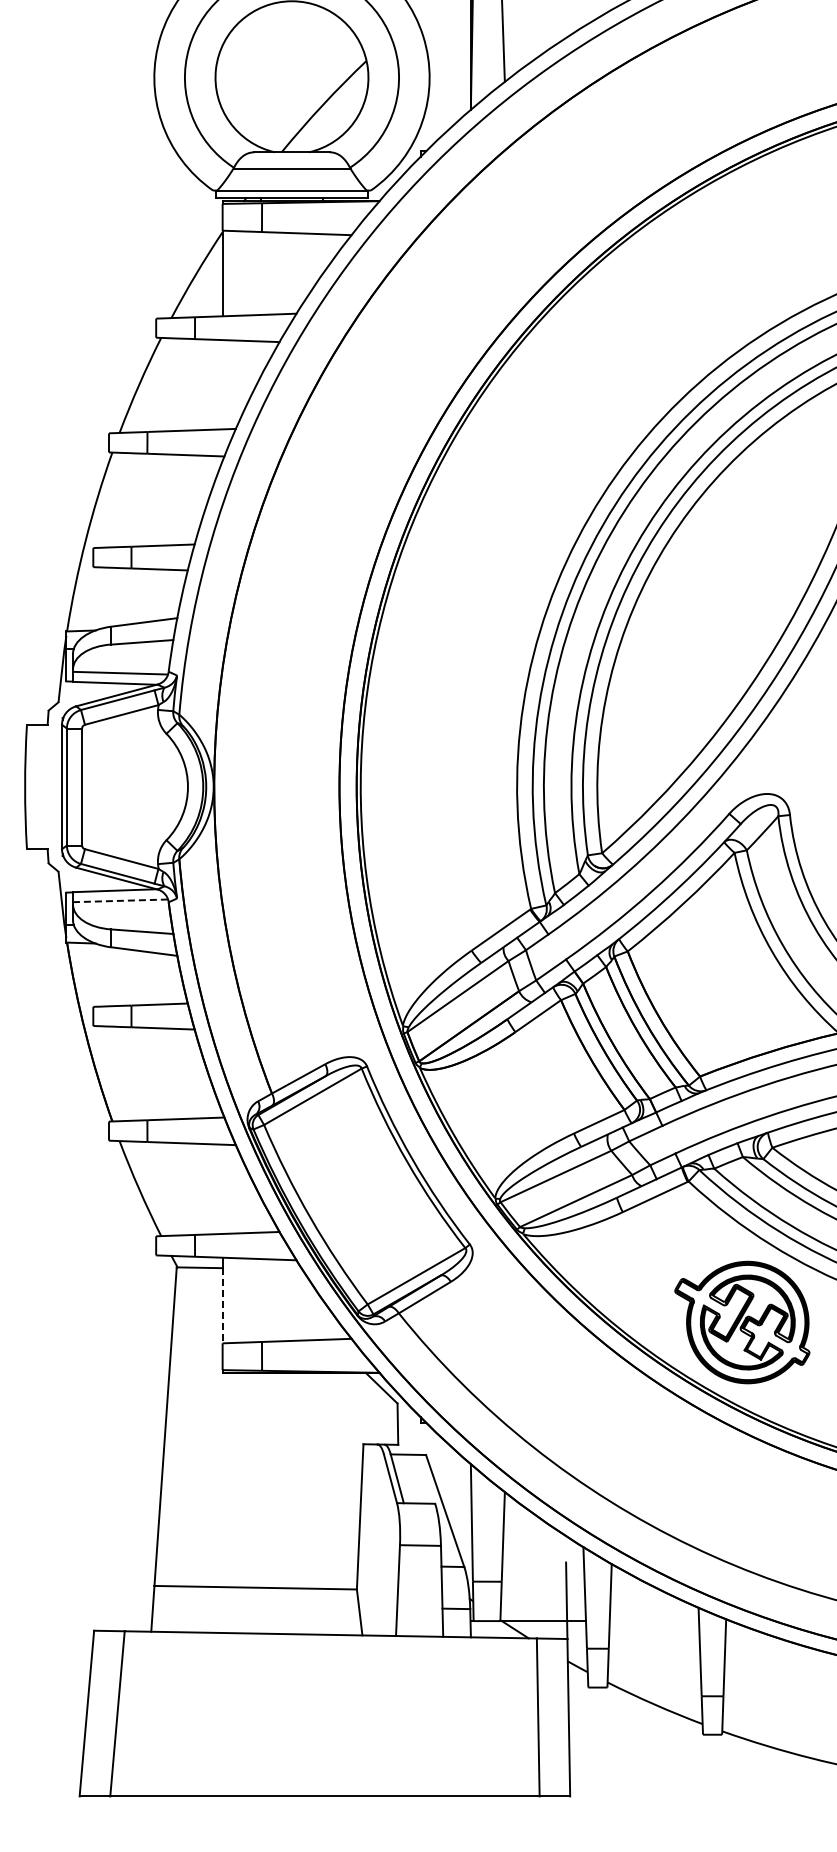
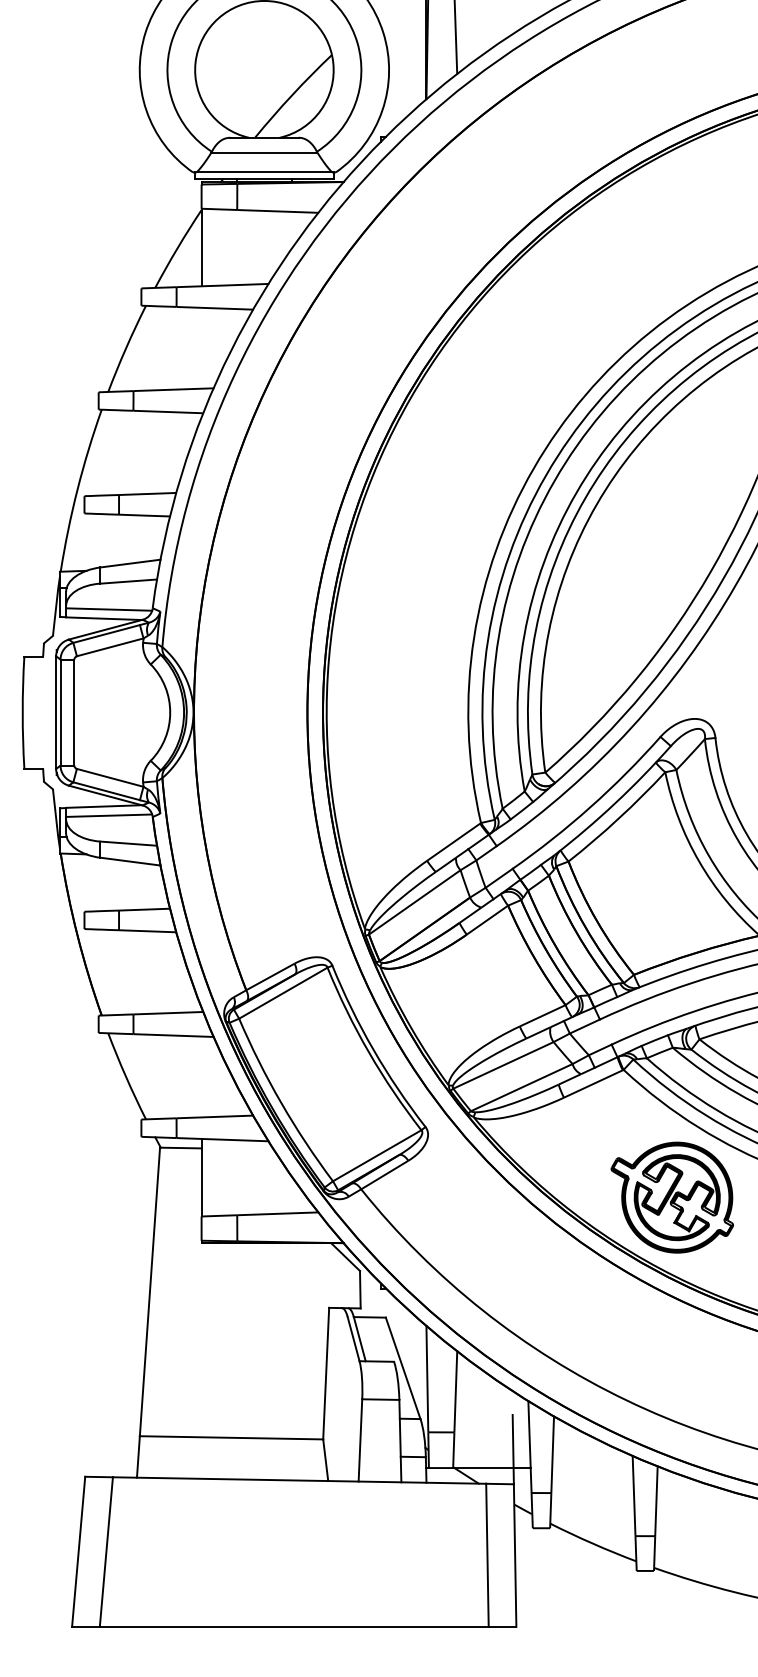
line: (119, 900) -> (108, 815), dashed -> solid
line: (222, 1305) -> (201, 1182), dashed -> solid

